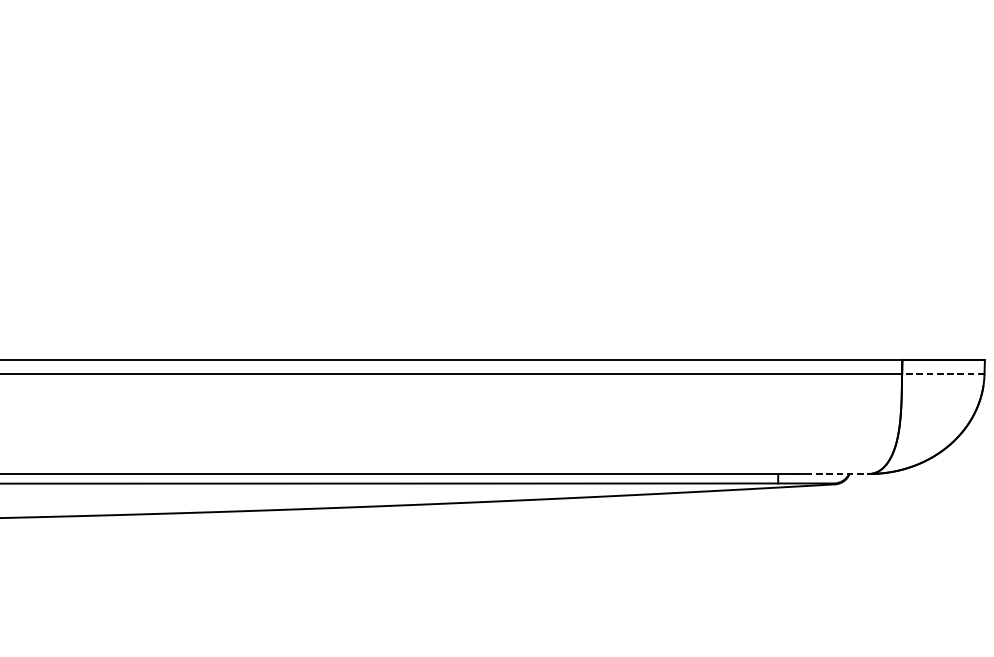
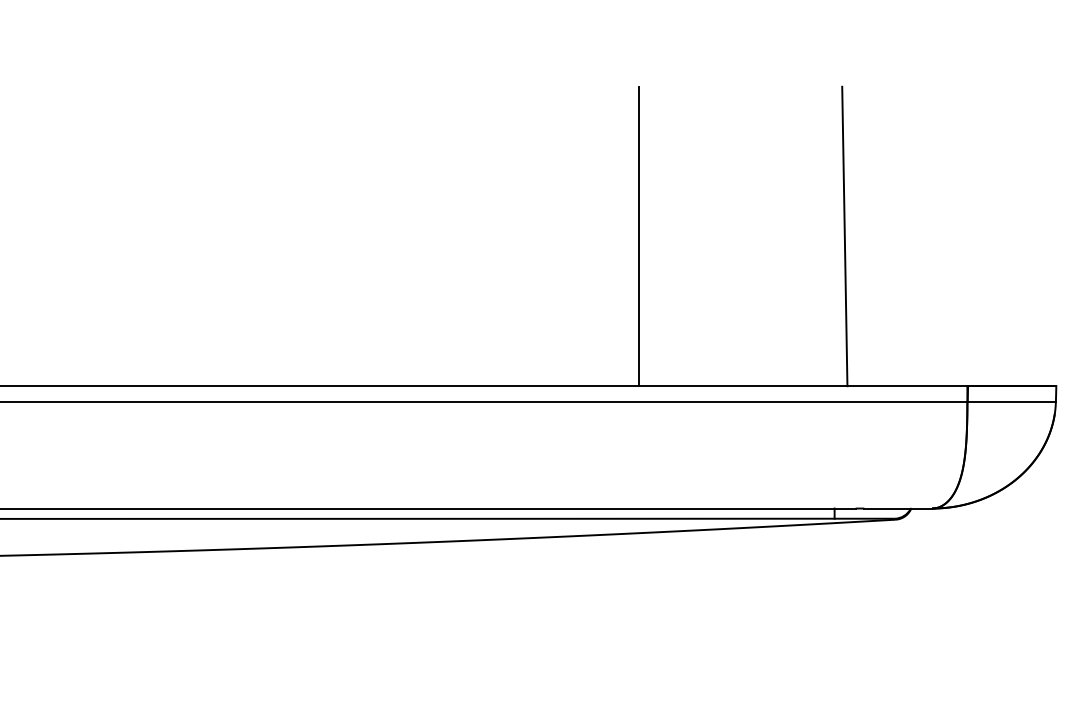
line: (596, 220) -> (639, 236), added
line: (787, 220) -> (844, 236), added
line: (943, 374) -> (1011, 401), dashed -> solid
line: (837, 473) -> (898, 508), dashed -> solid

